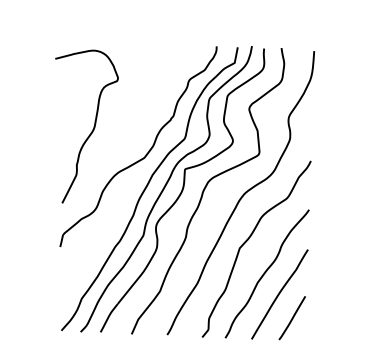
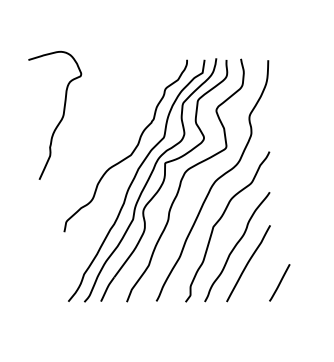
curve: (92, 129) -> (61, 117), moved
line: (292, 317) -> (279, 282), moved

